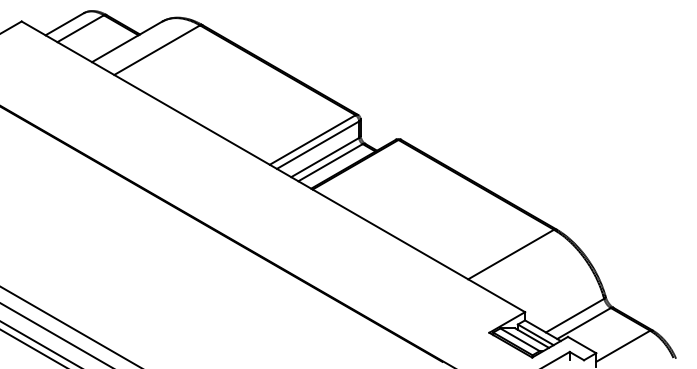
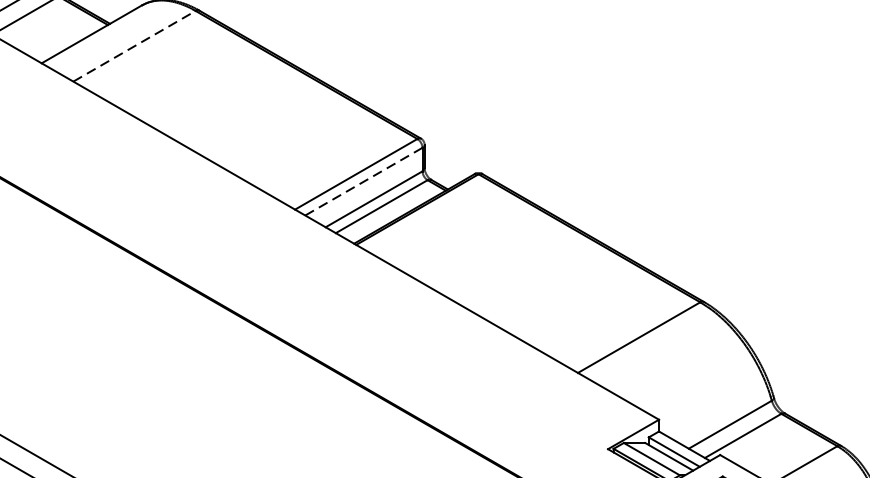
line: (157, 50) -> (134, 46), solid -> dashed
line: (318, 144) -> (364, 180), solid -> dashed

